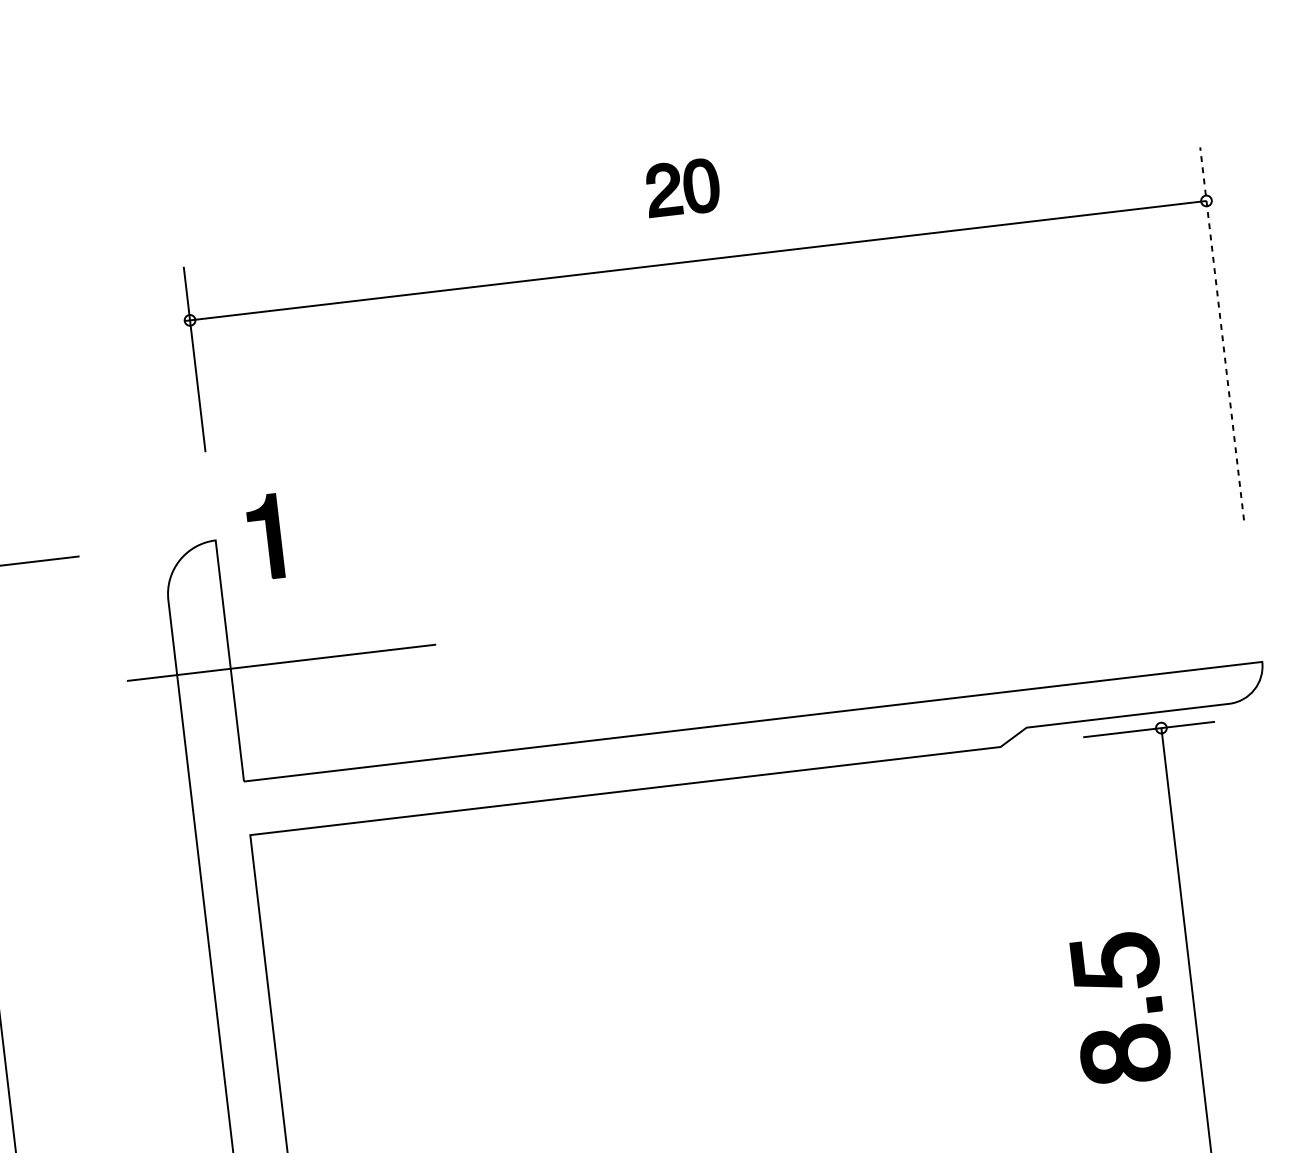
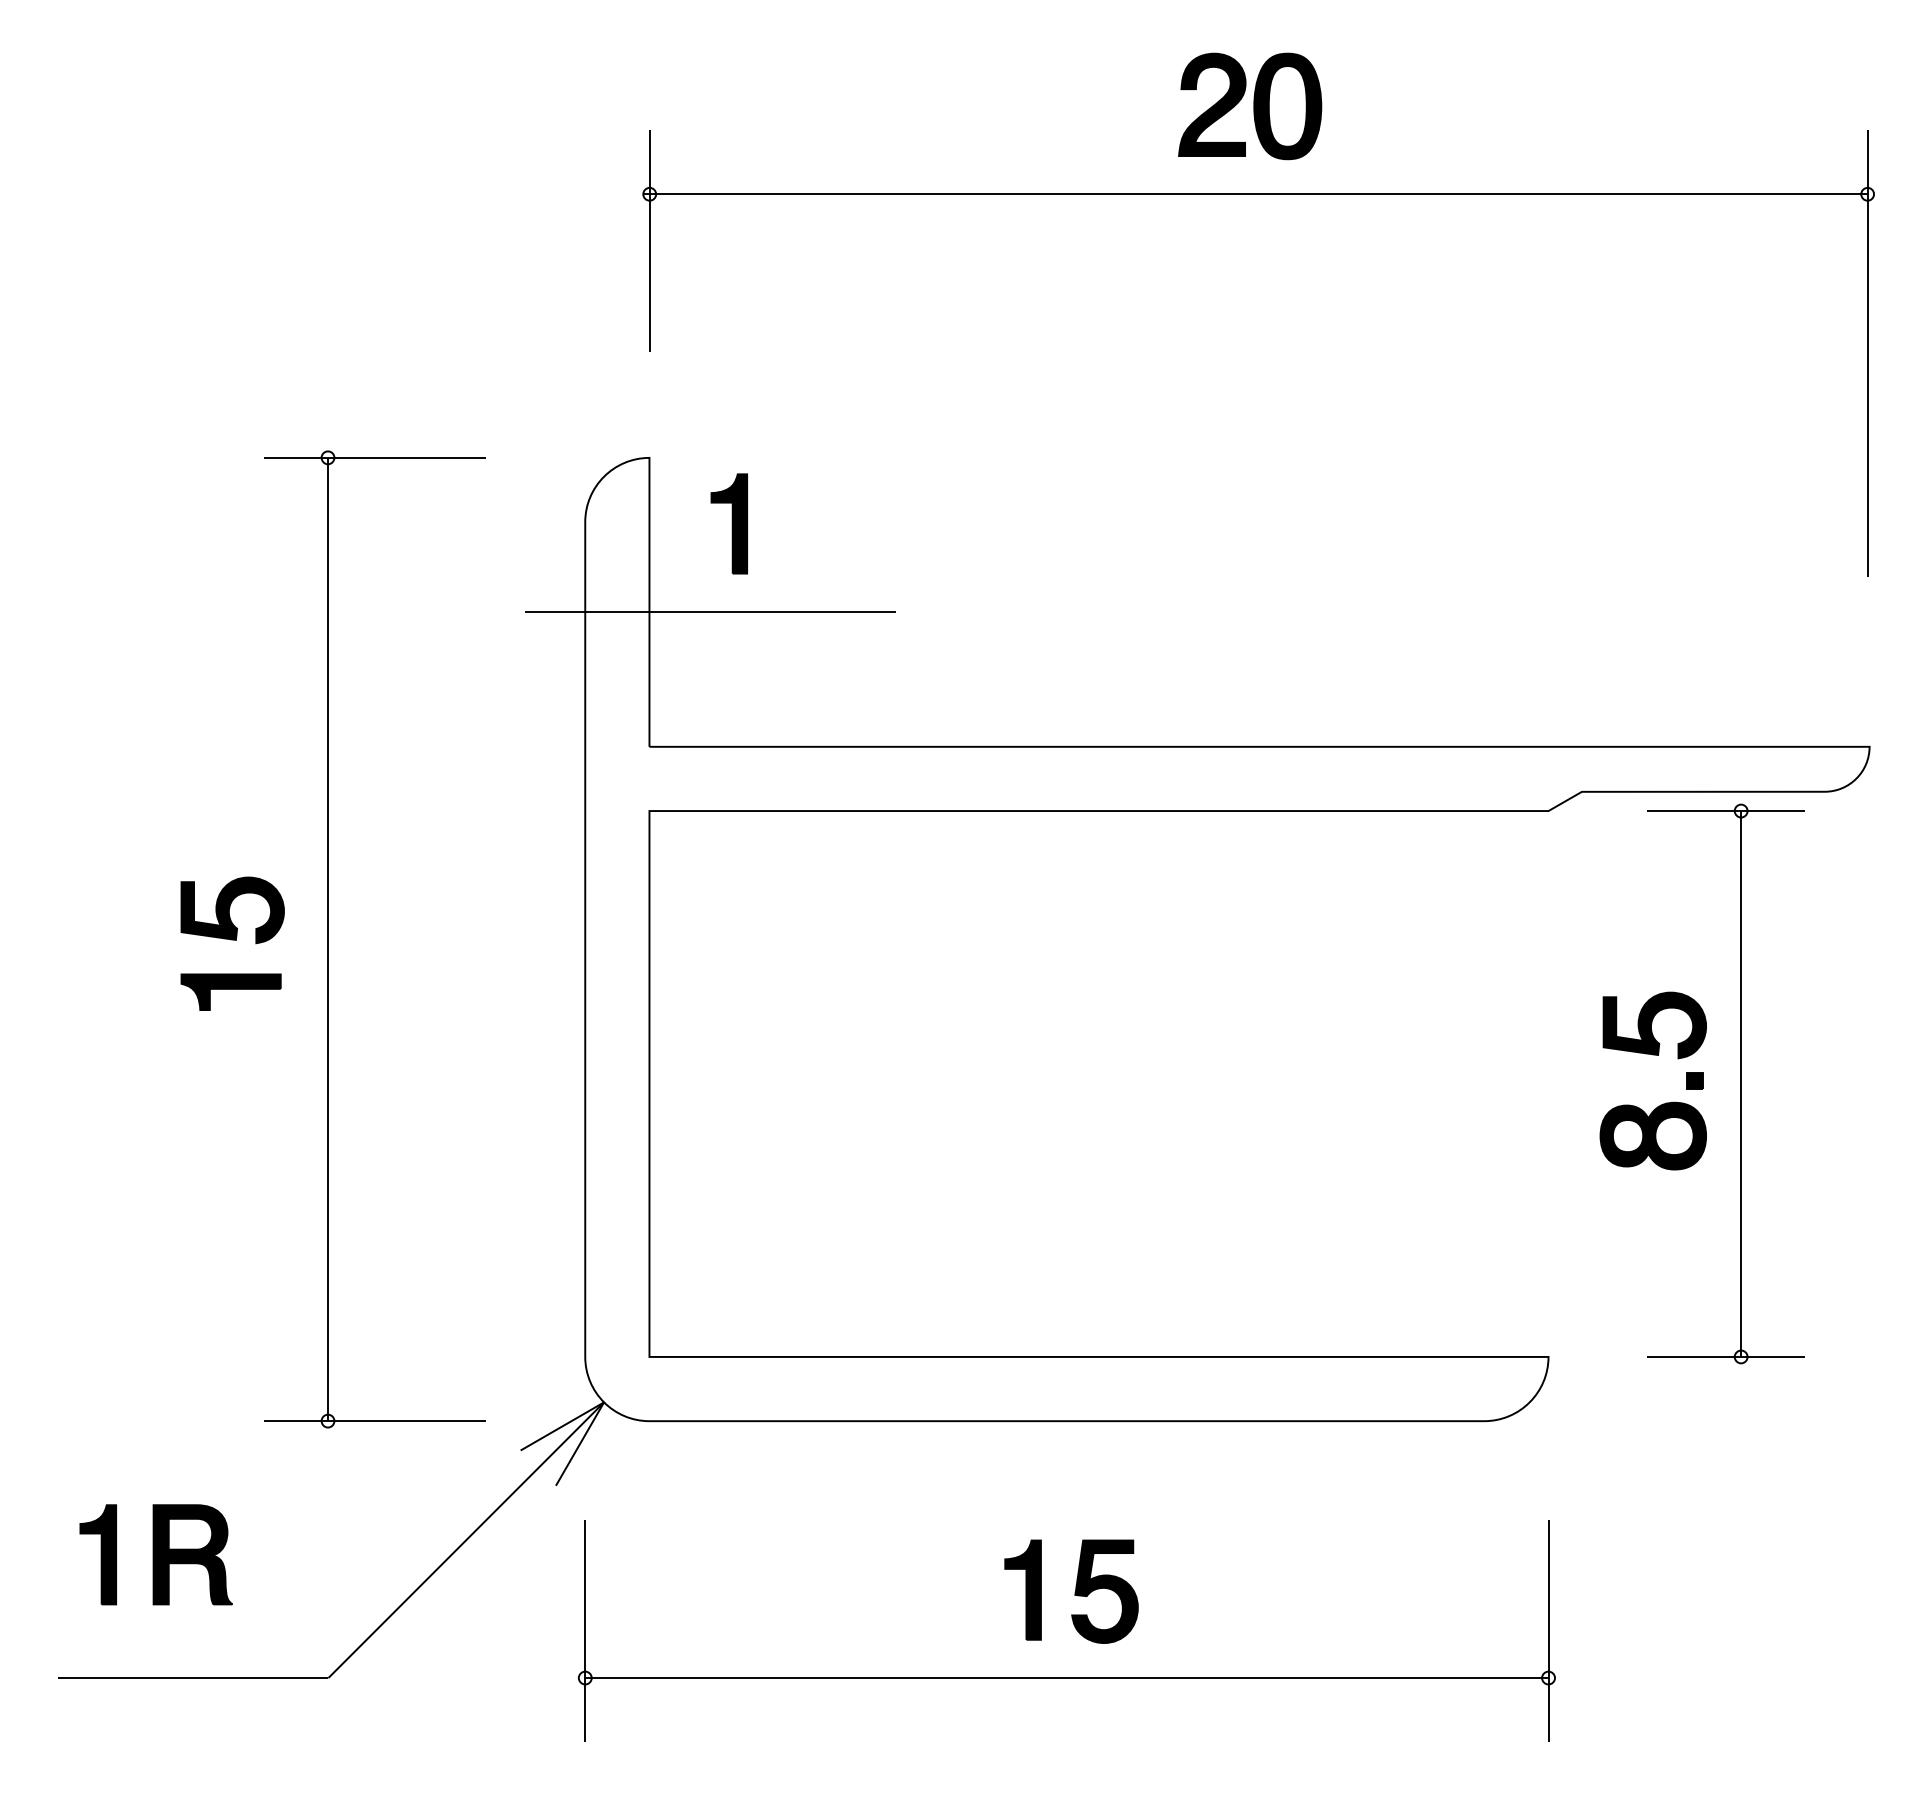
part: (682, 188) -> (1250, 106), size x1.67
line: (1221, 333) -> (1867, 353), dashed -> solid
part: (264, 536) -> (728, 523), moved
part: (1116, 987) -> (1652, 1055), moved

